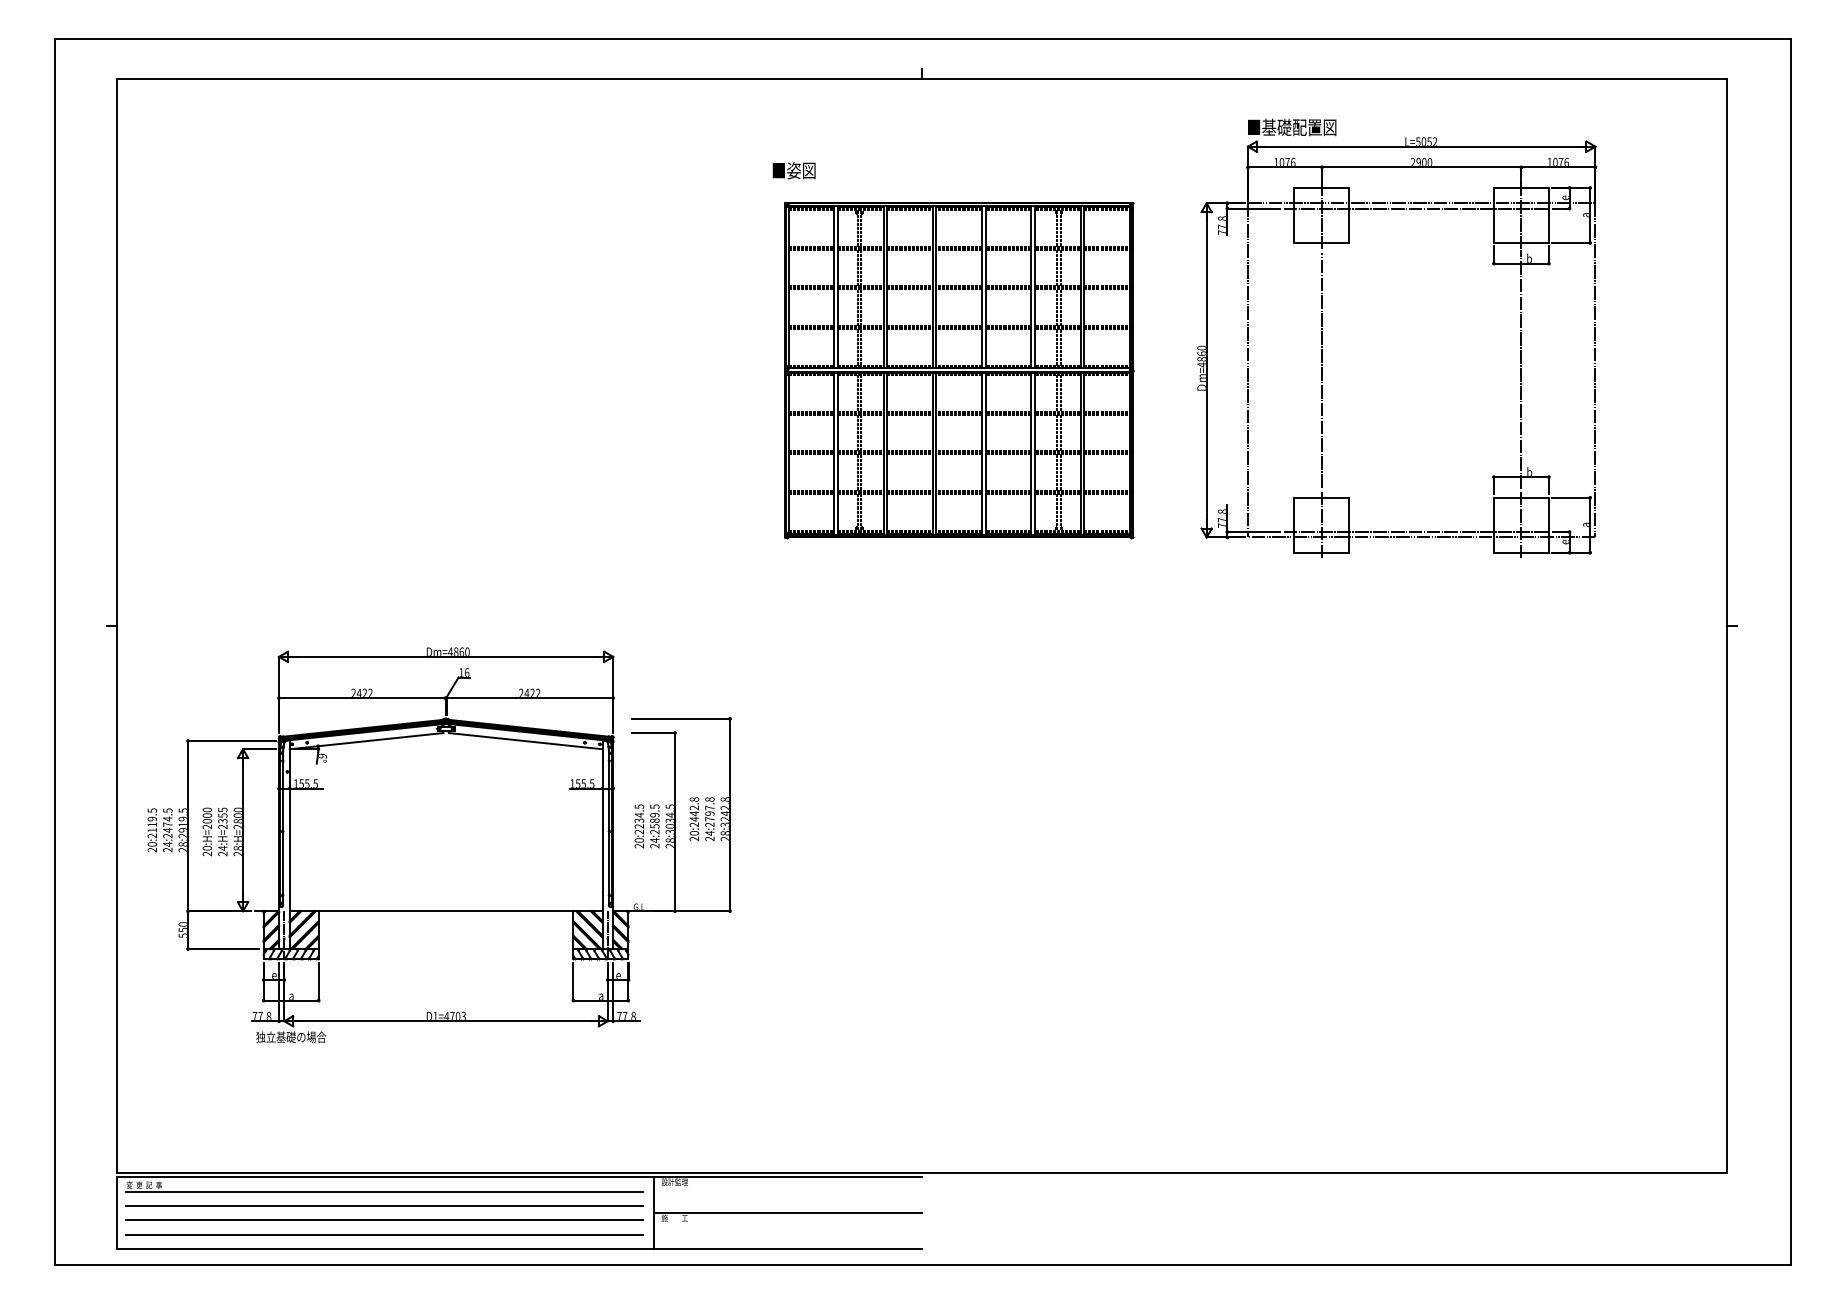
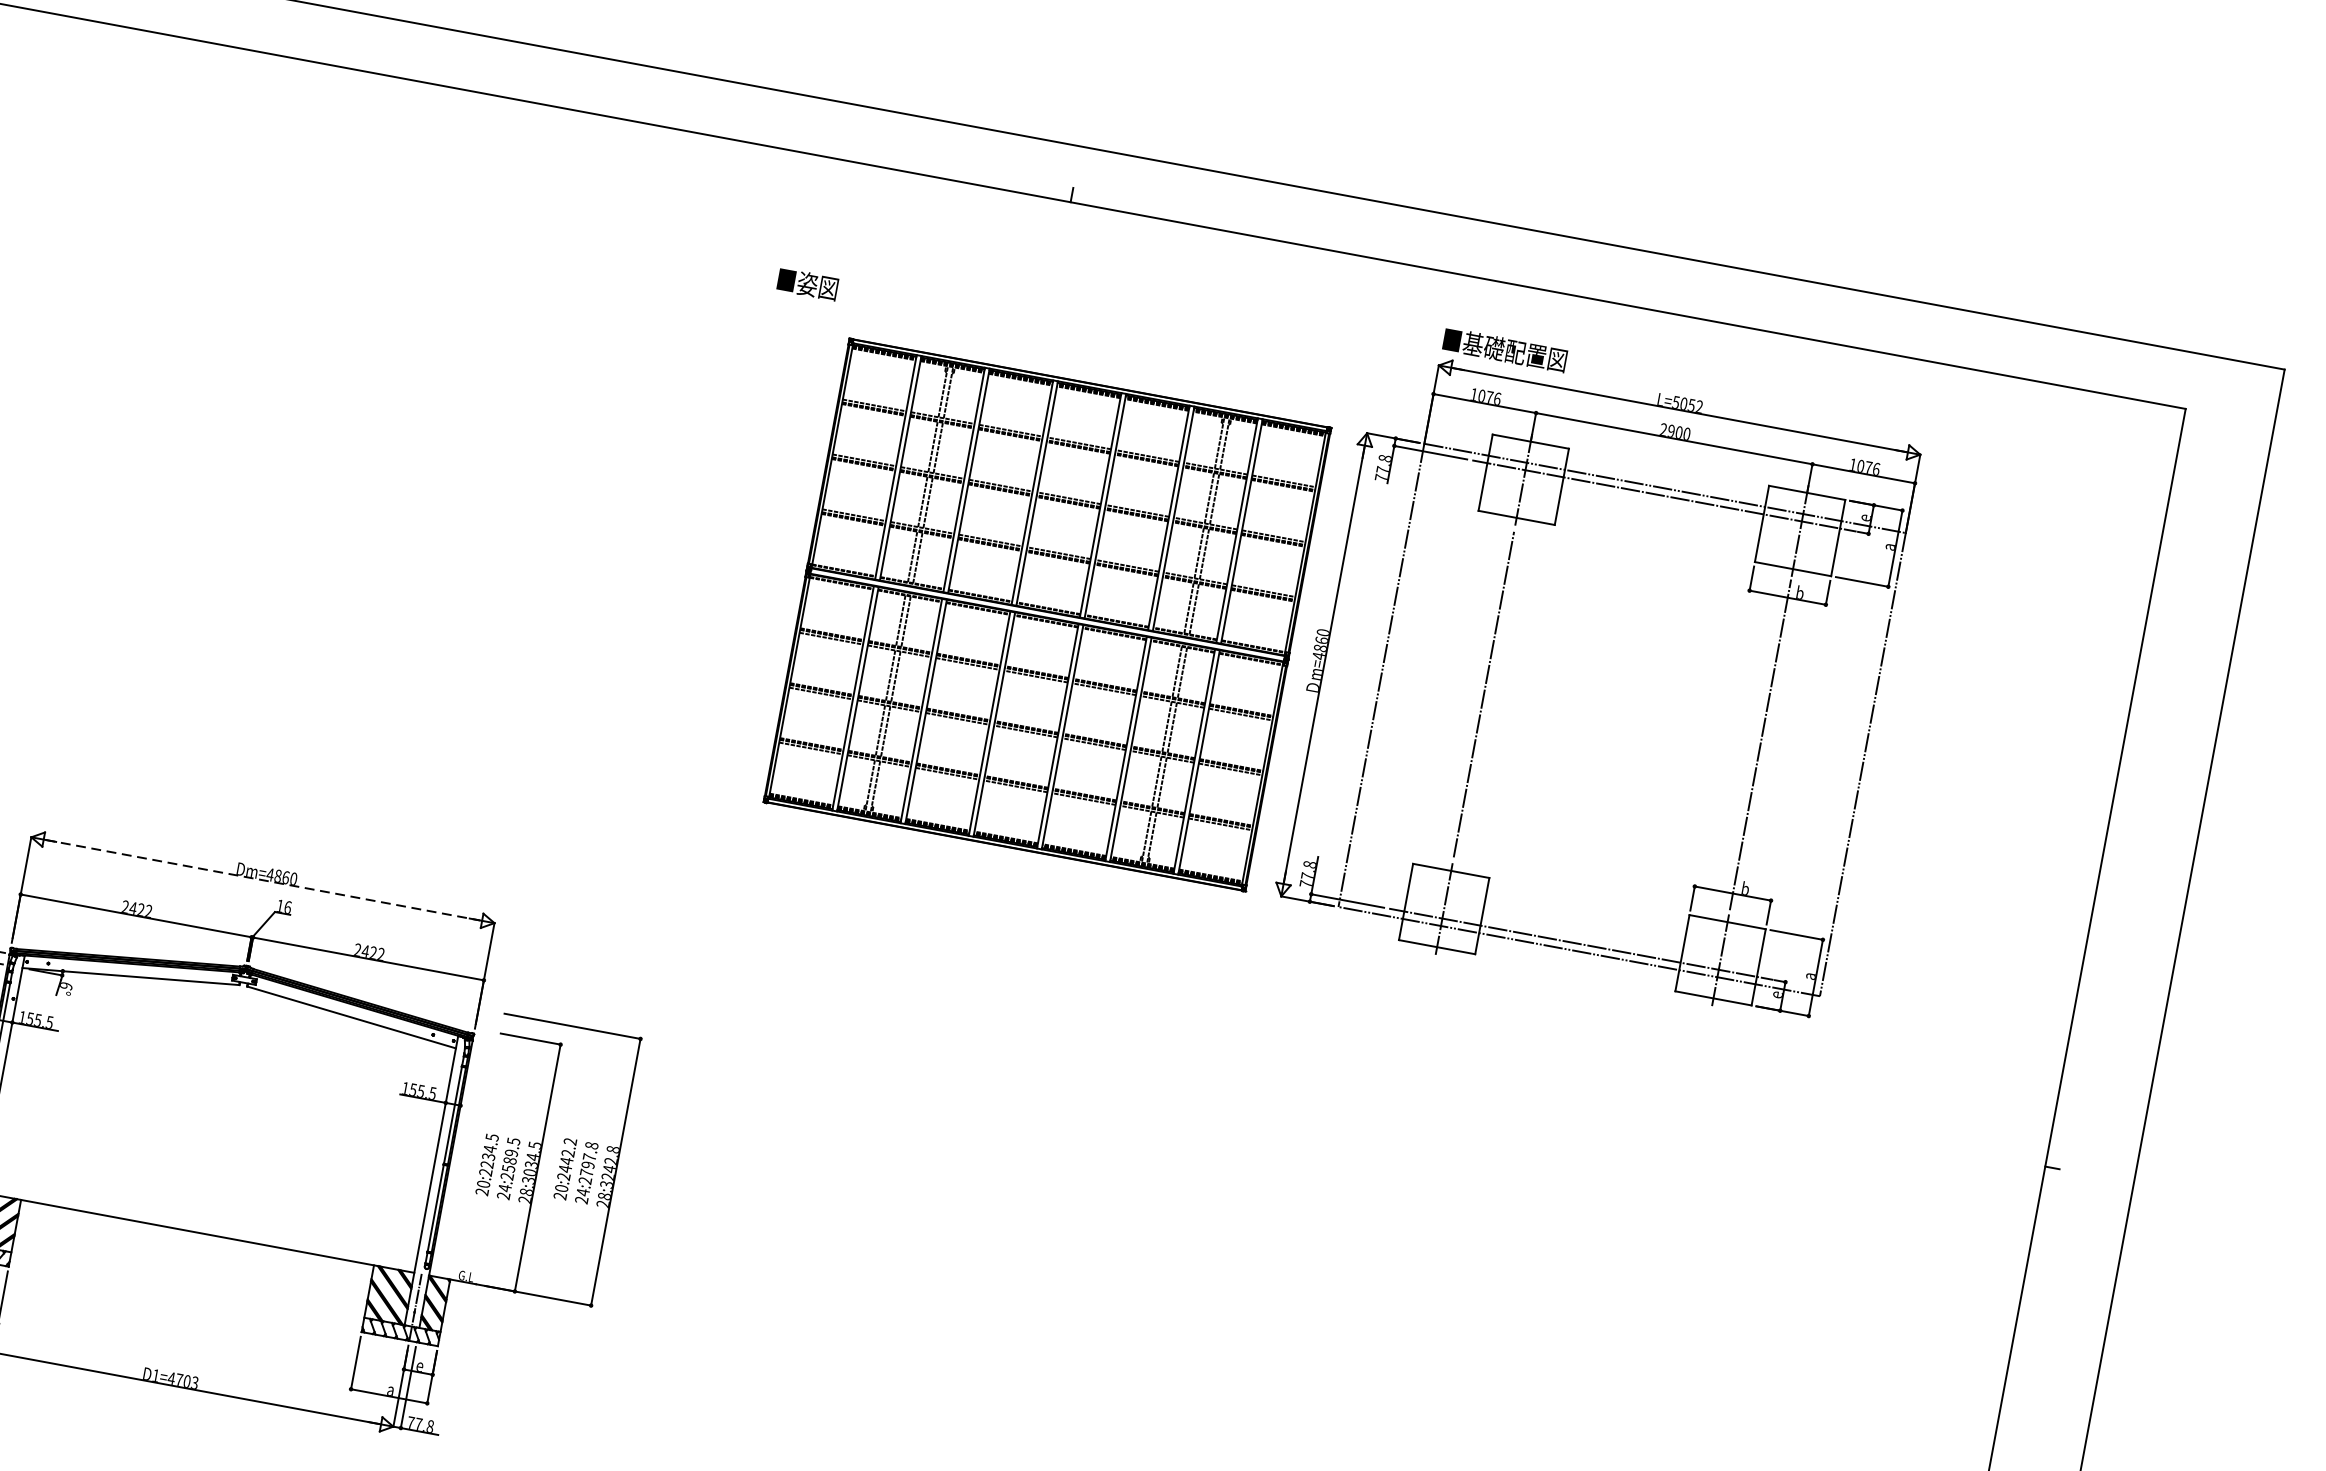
text: (793, 170) -> (806, 283), moved
part: (1322, 337) -> (1493, 649), moved
line: (446, 656) -> (263, 879), solid -> dashed
text: (694, 799) -> (570, 1141), 20:2442.8 -> 20:2442.2

